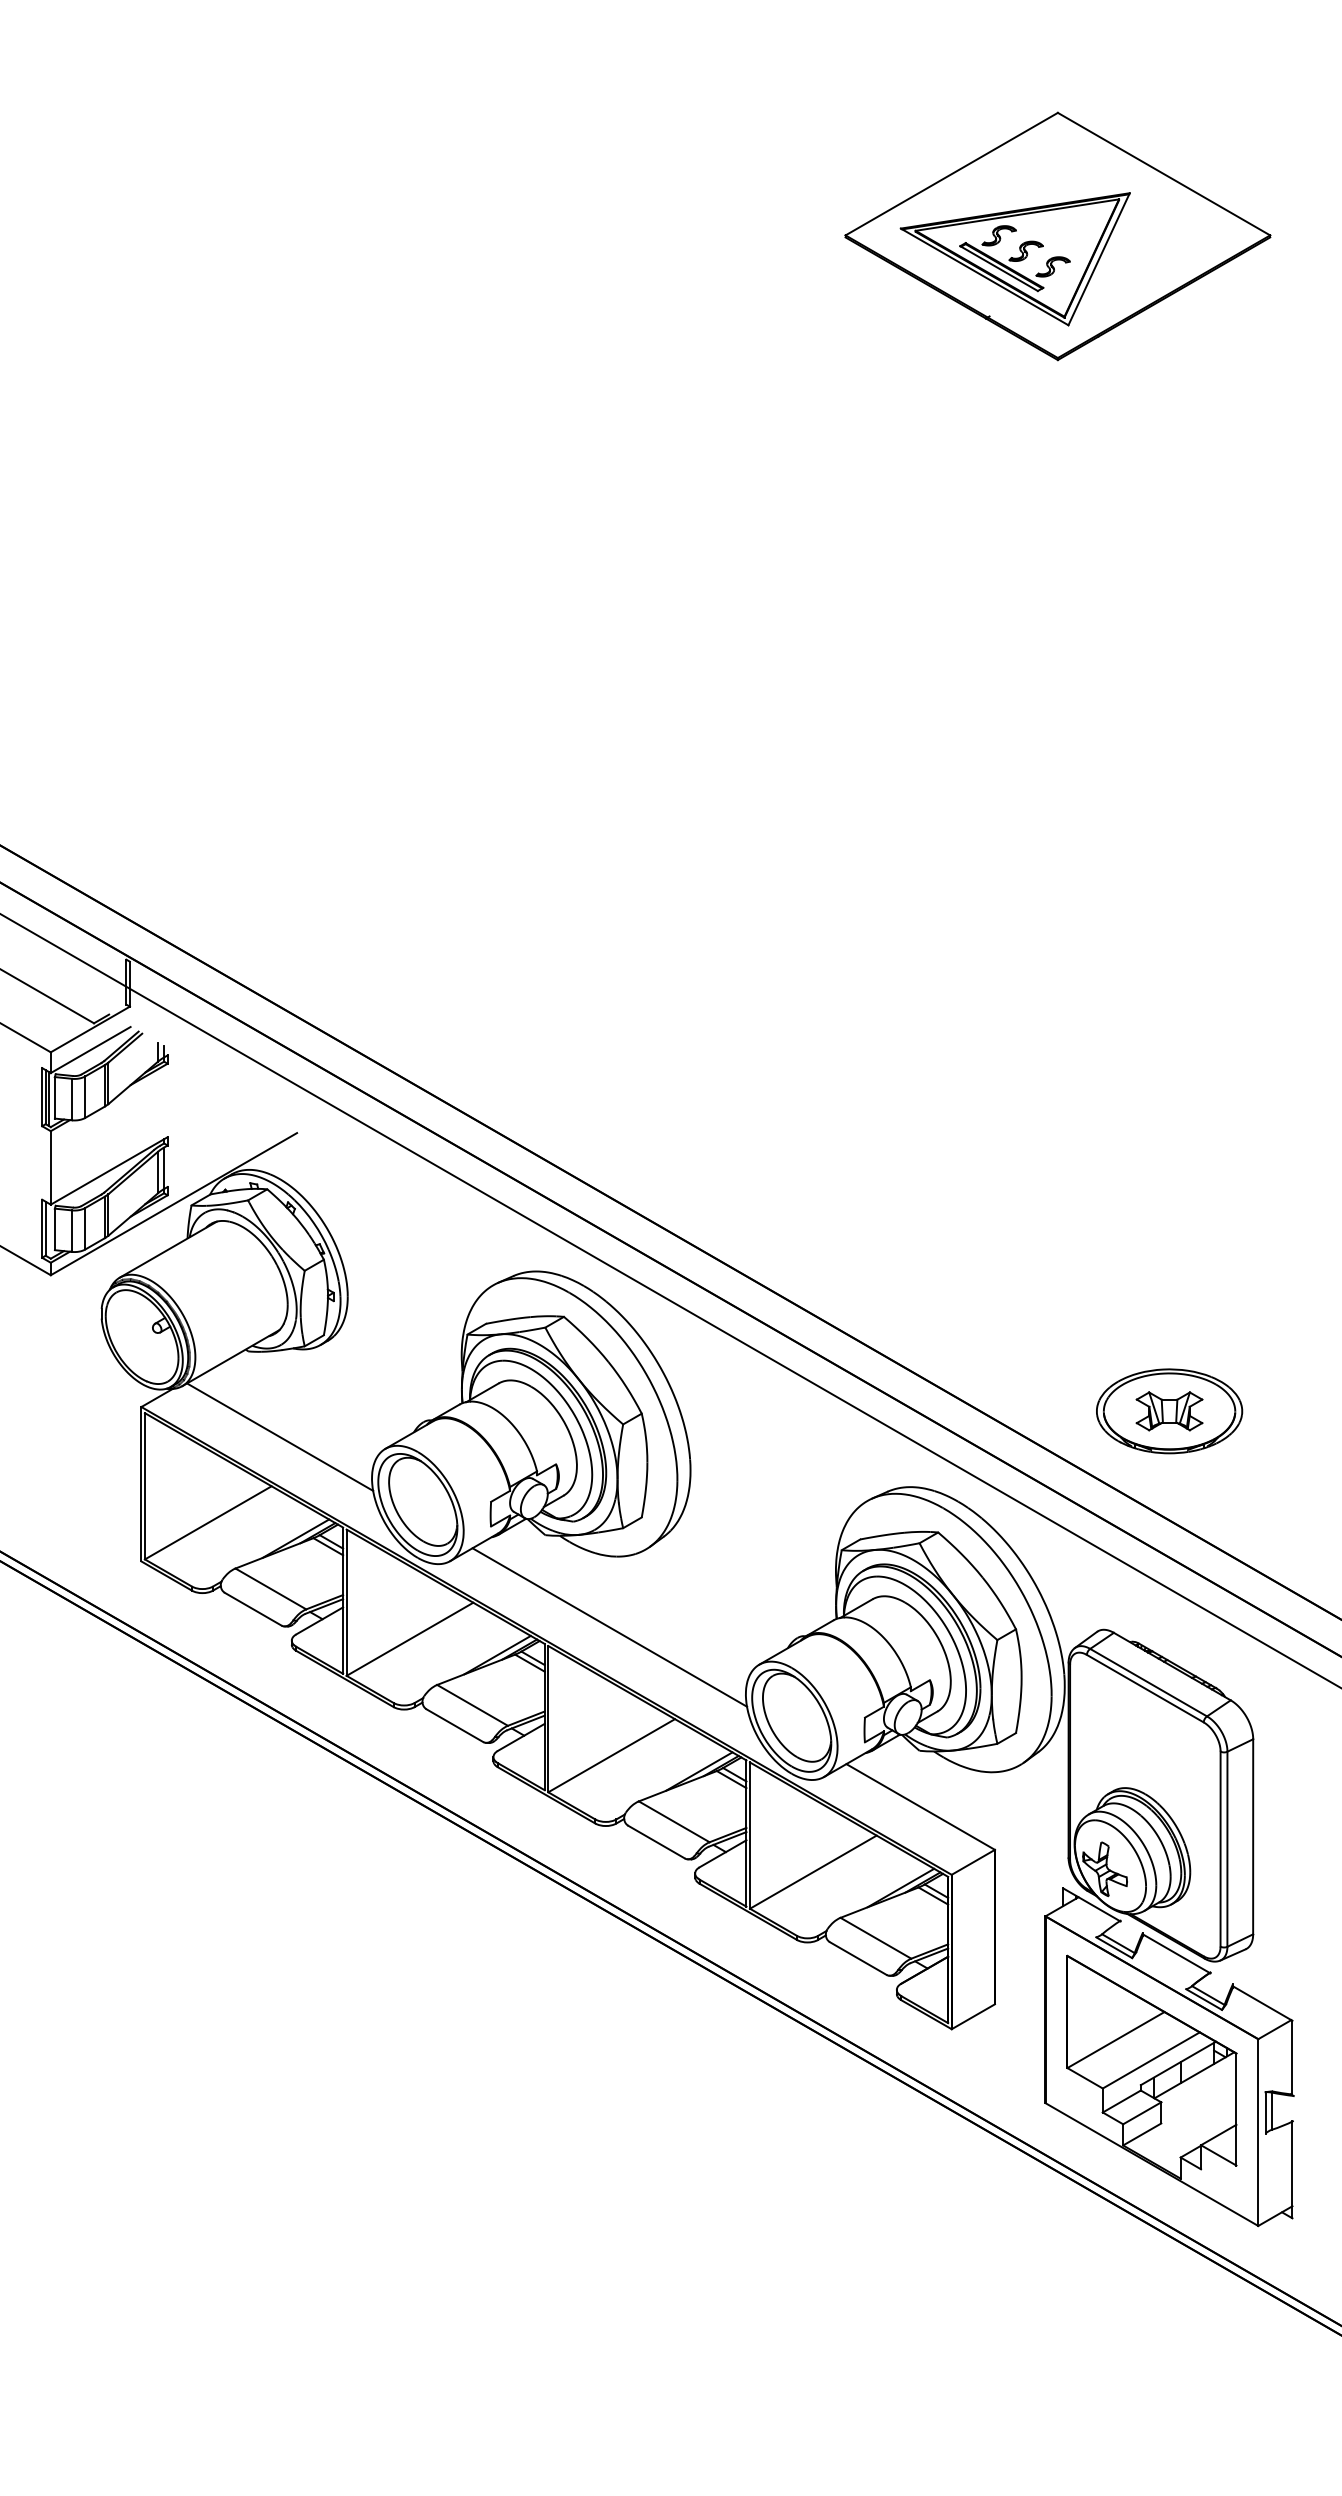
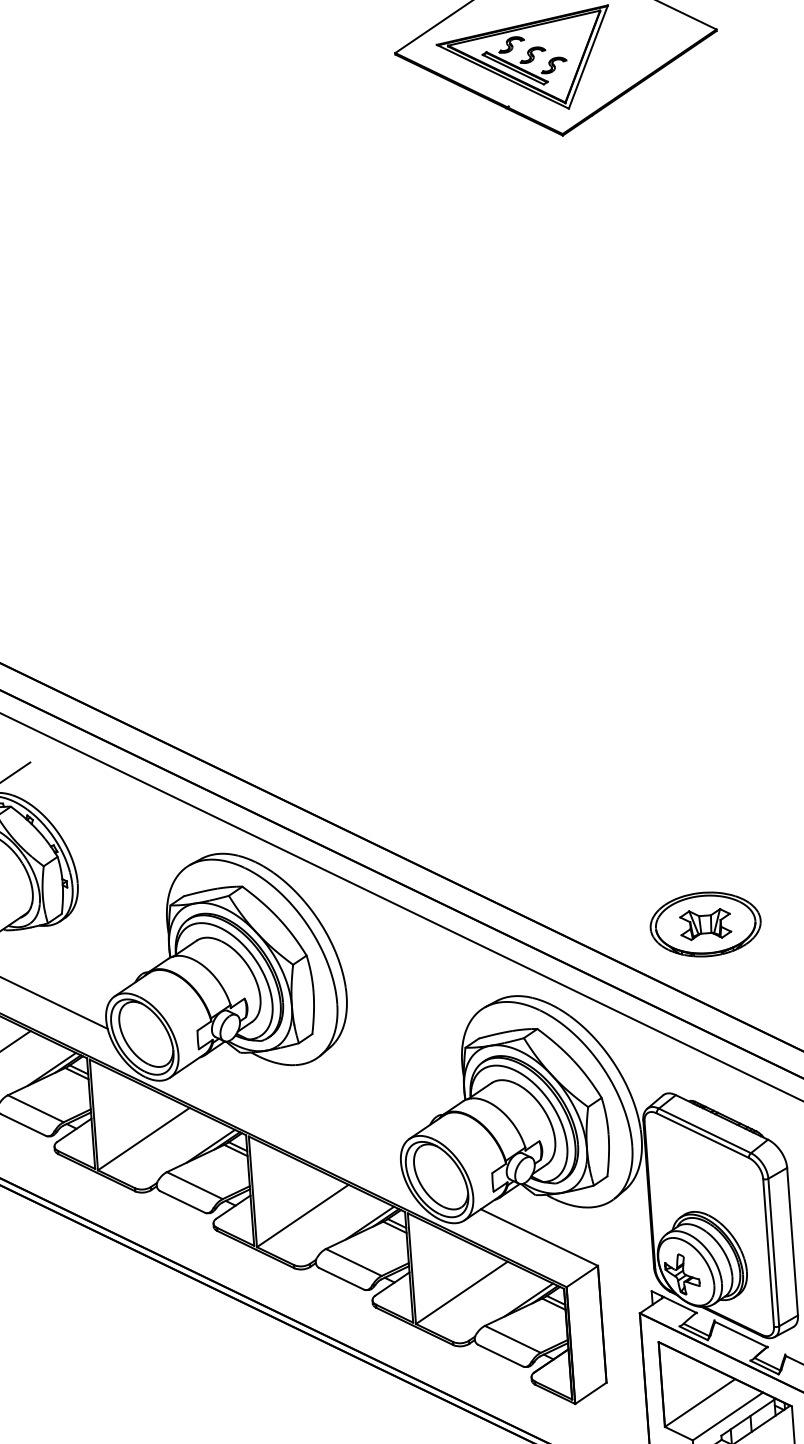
line: (609, 1627) -> (294, 1119), removed

